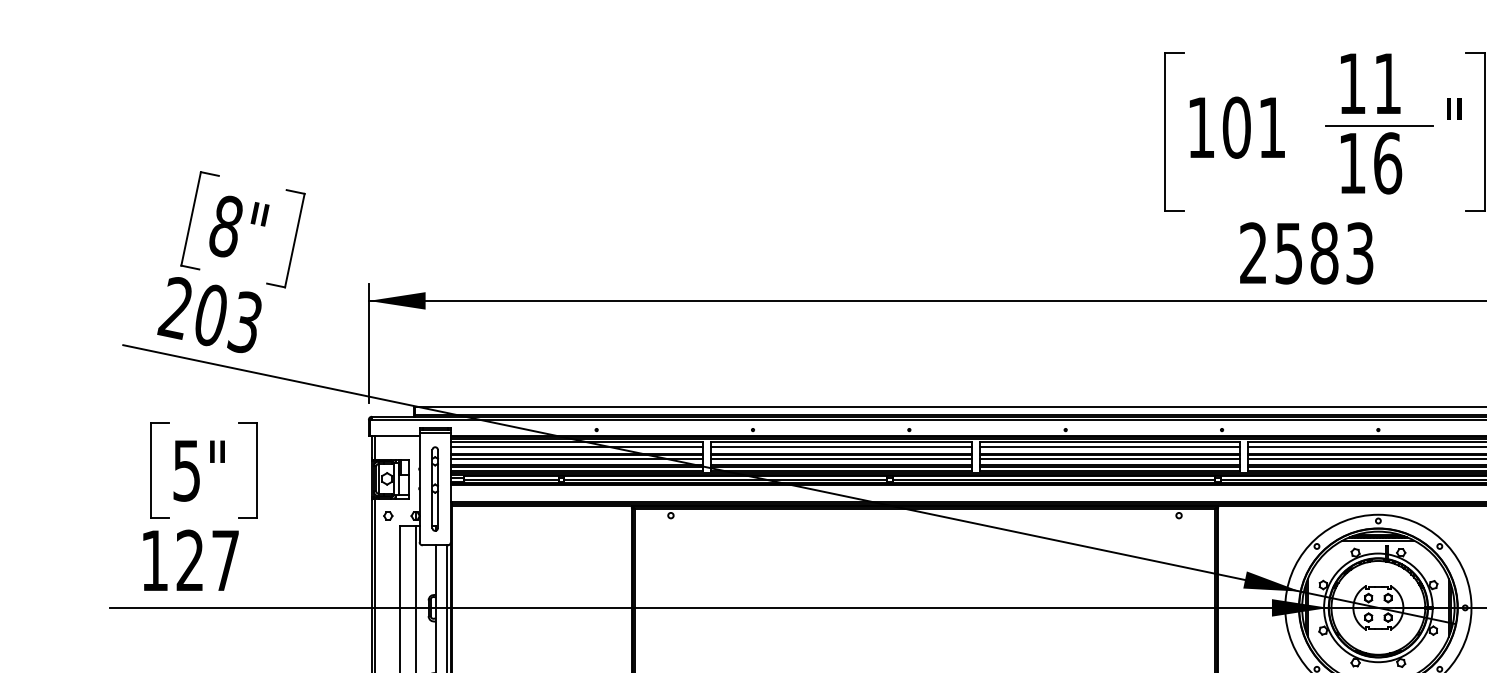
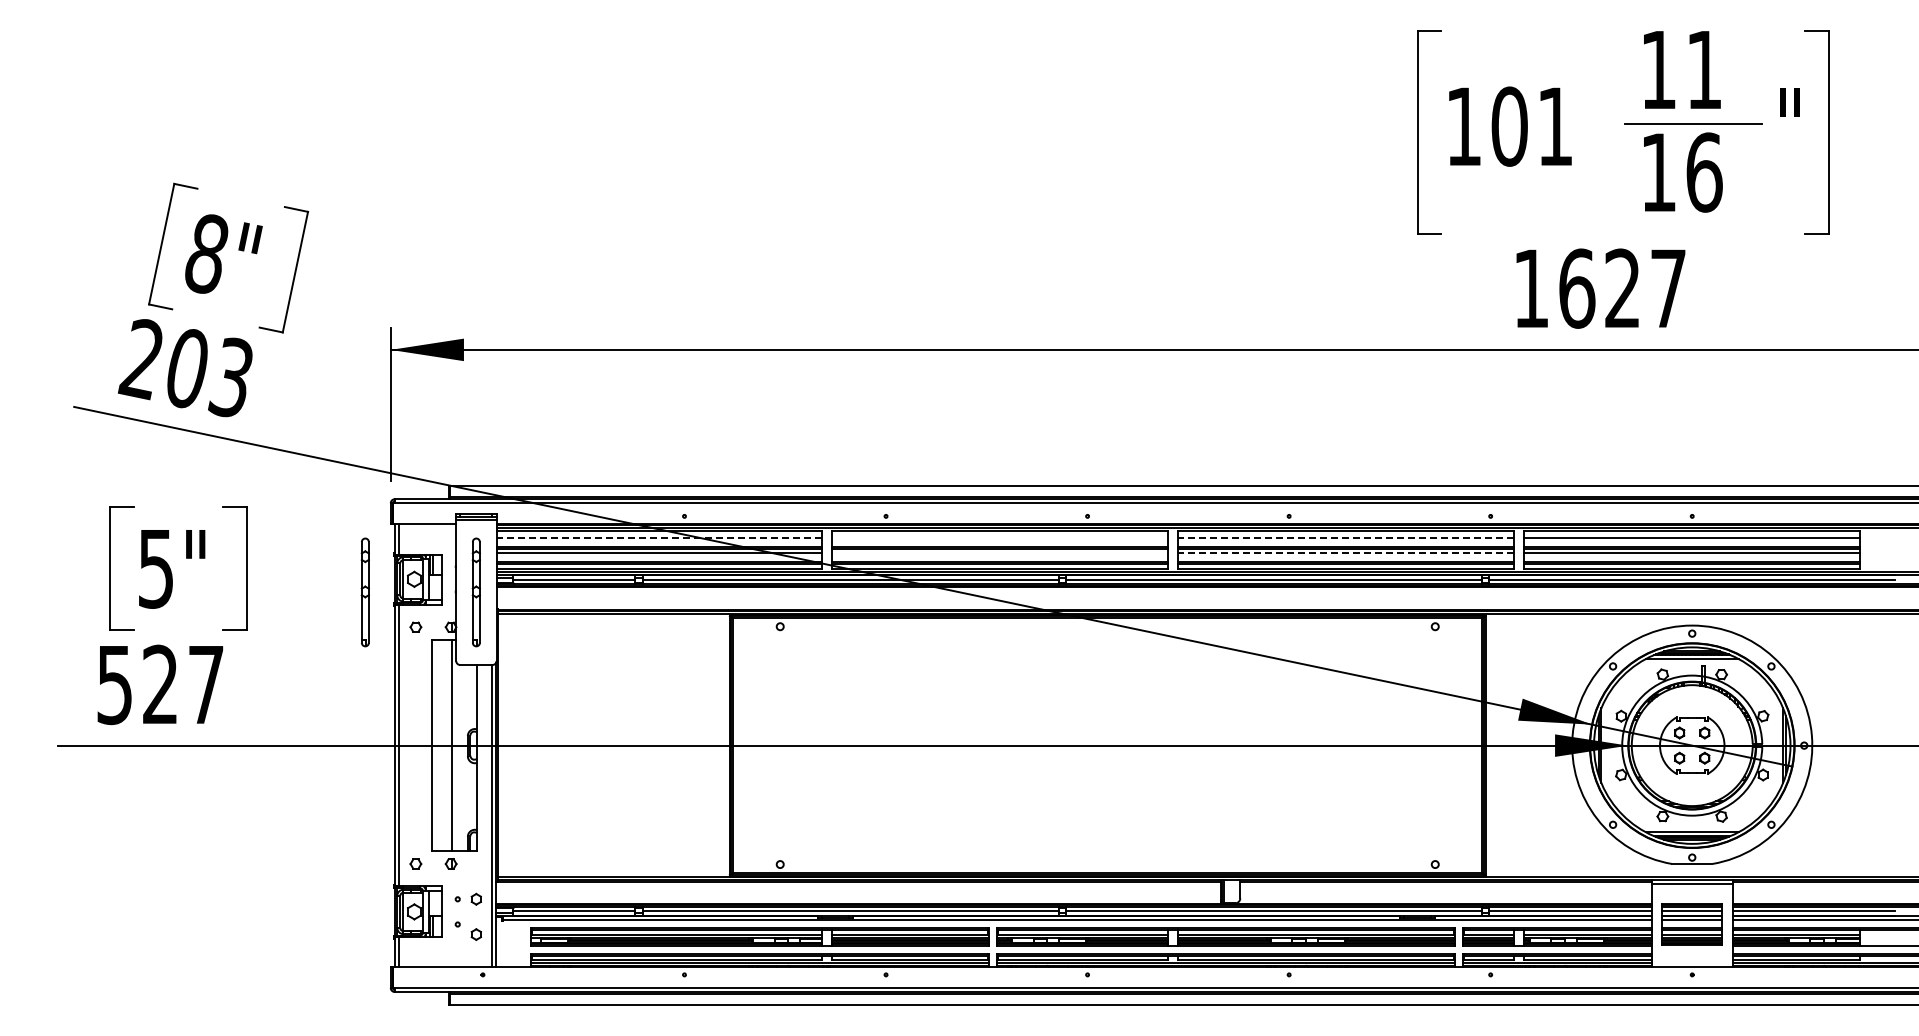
text: (1306, 253) -> (1599, 288), 2583 -> 1627
line: (577, 447) -> (659, 538), solid -> dashed
line: (841, 447) -> (999, 538), removed
line: (1109, 447) -> (1345, 538), solid -> dashed
line: (841, 458) -> (999, 553), removed
line: (1109, 458) -> (1345, 553), solid -> dashed
part: (348, 489) -> (364, 592), added
text: (154, 561) -> (114, 685), 127 -> 527

